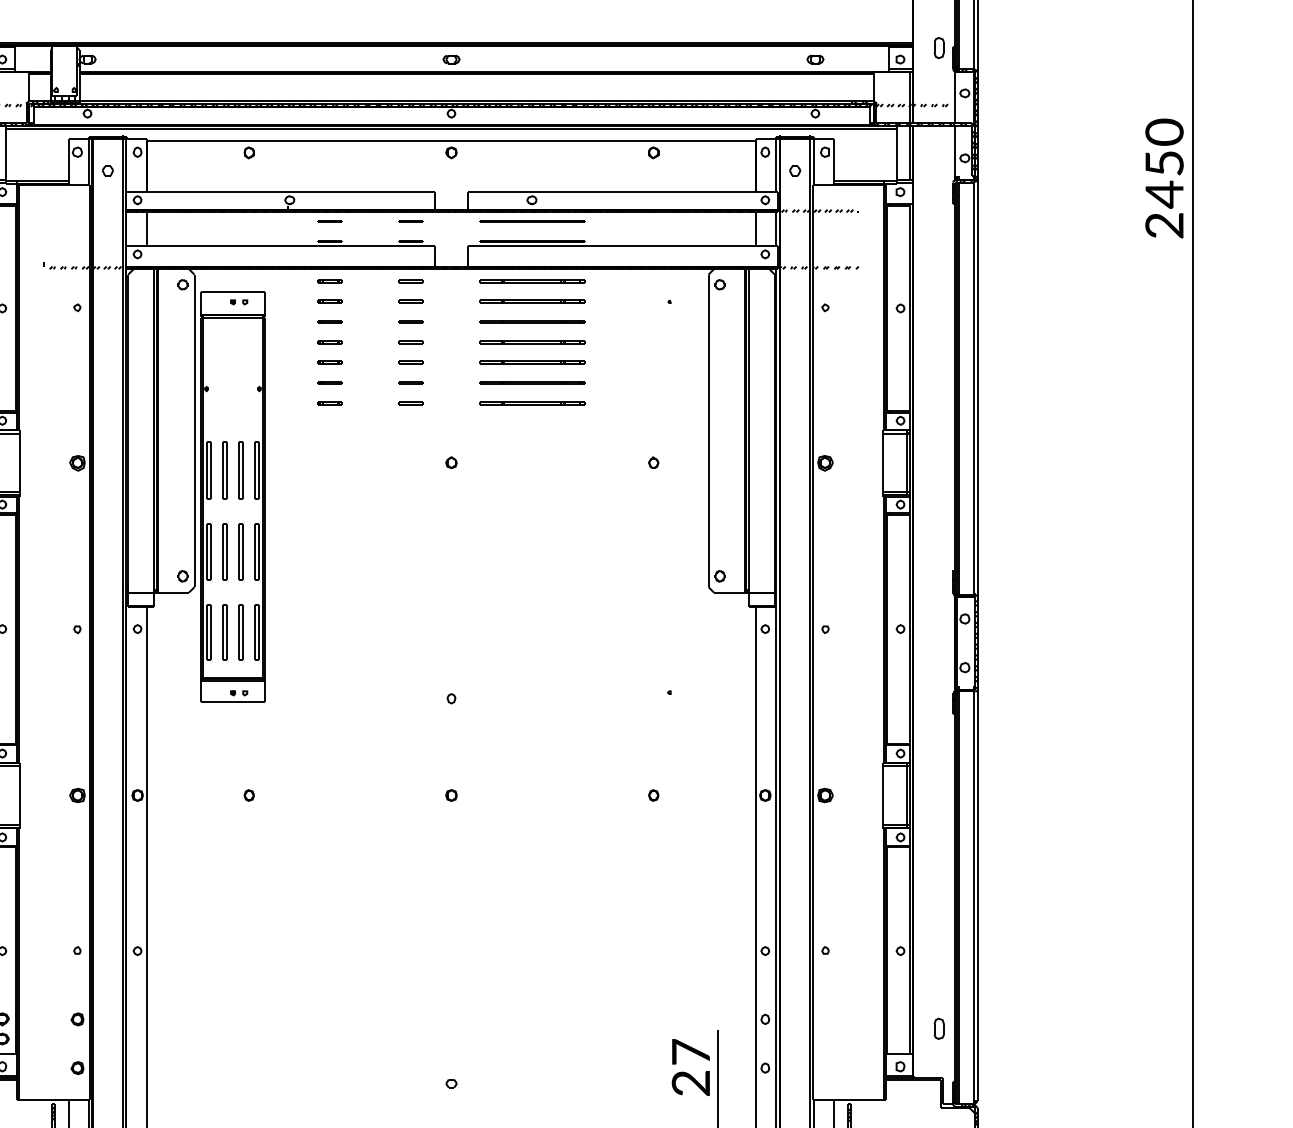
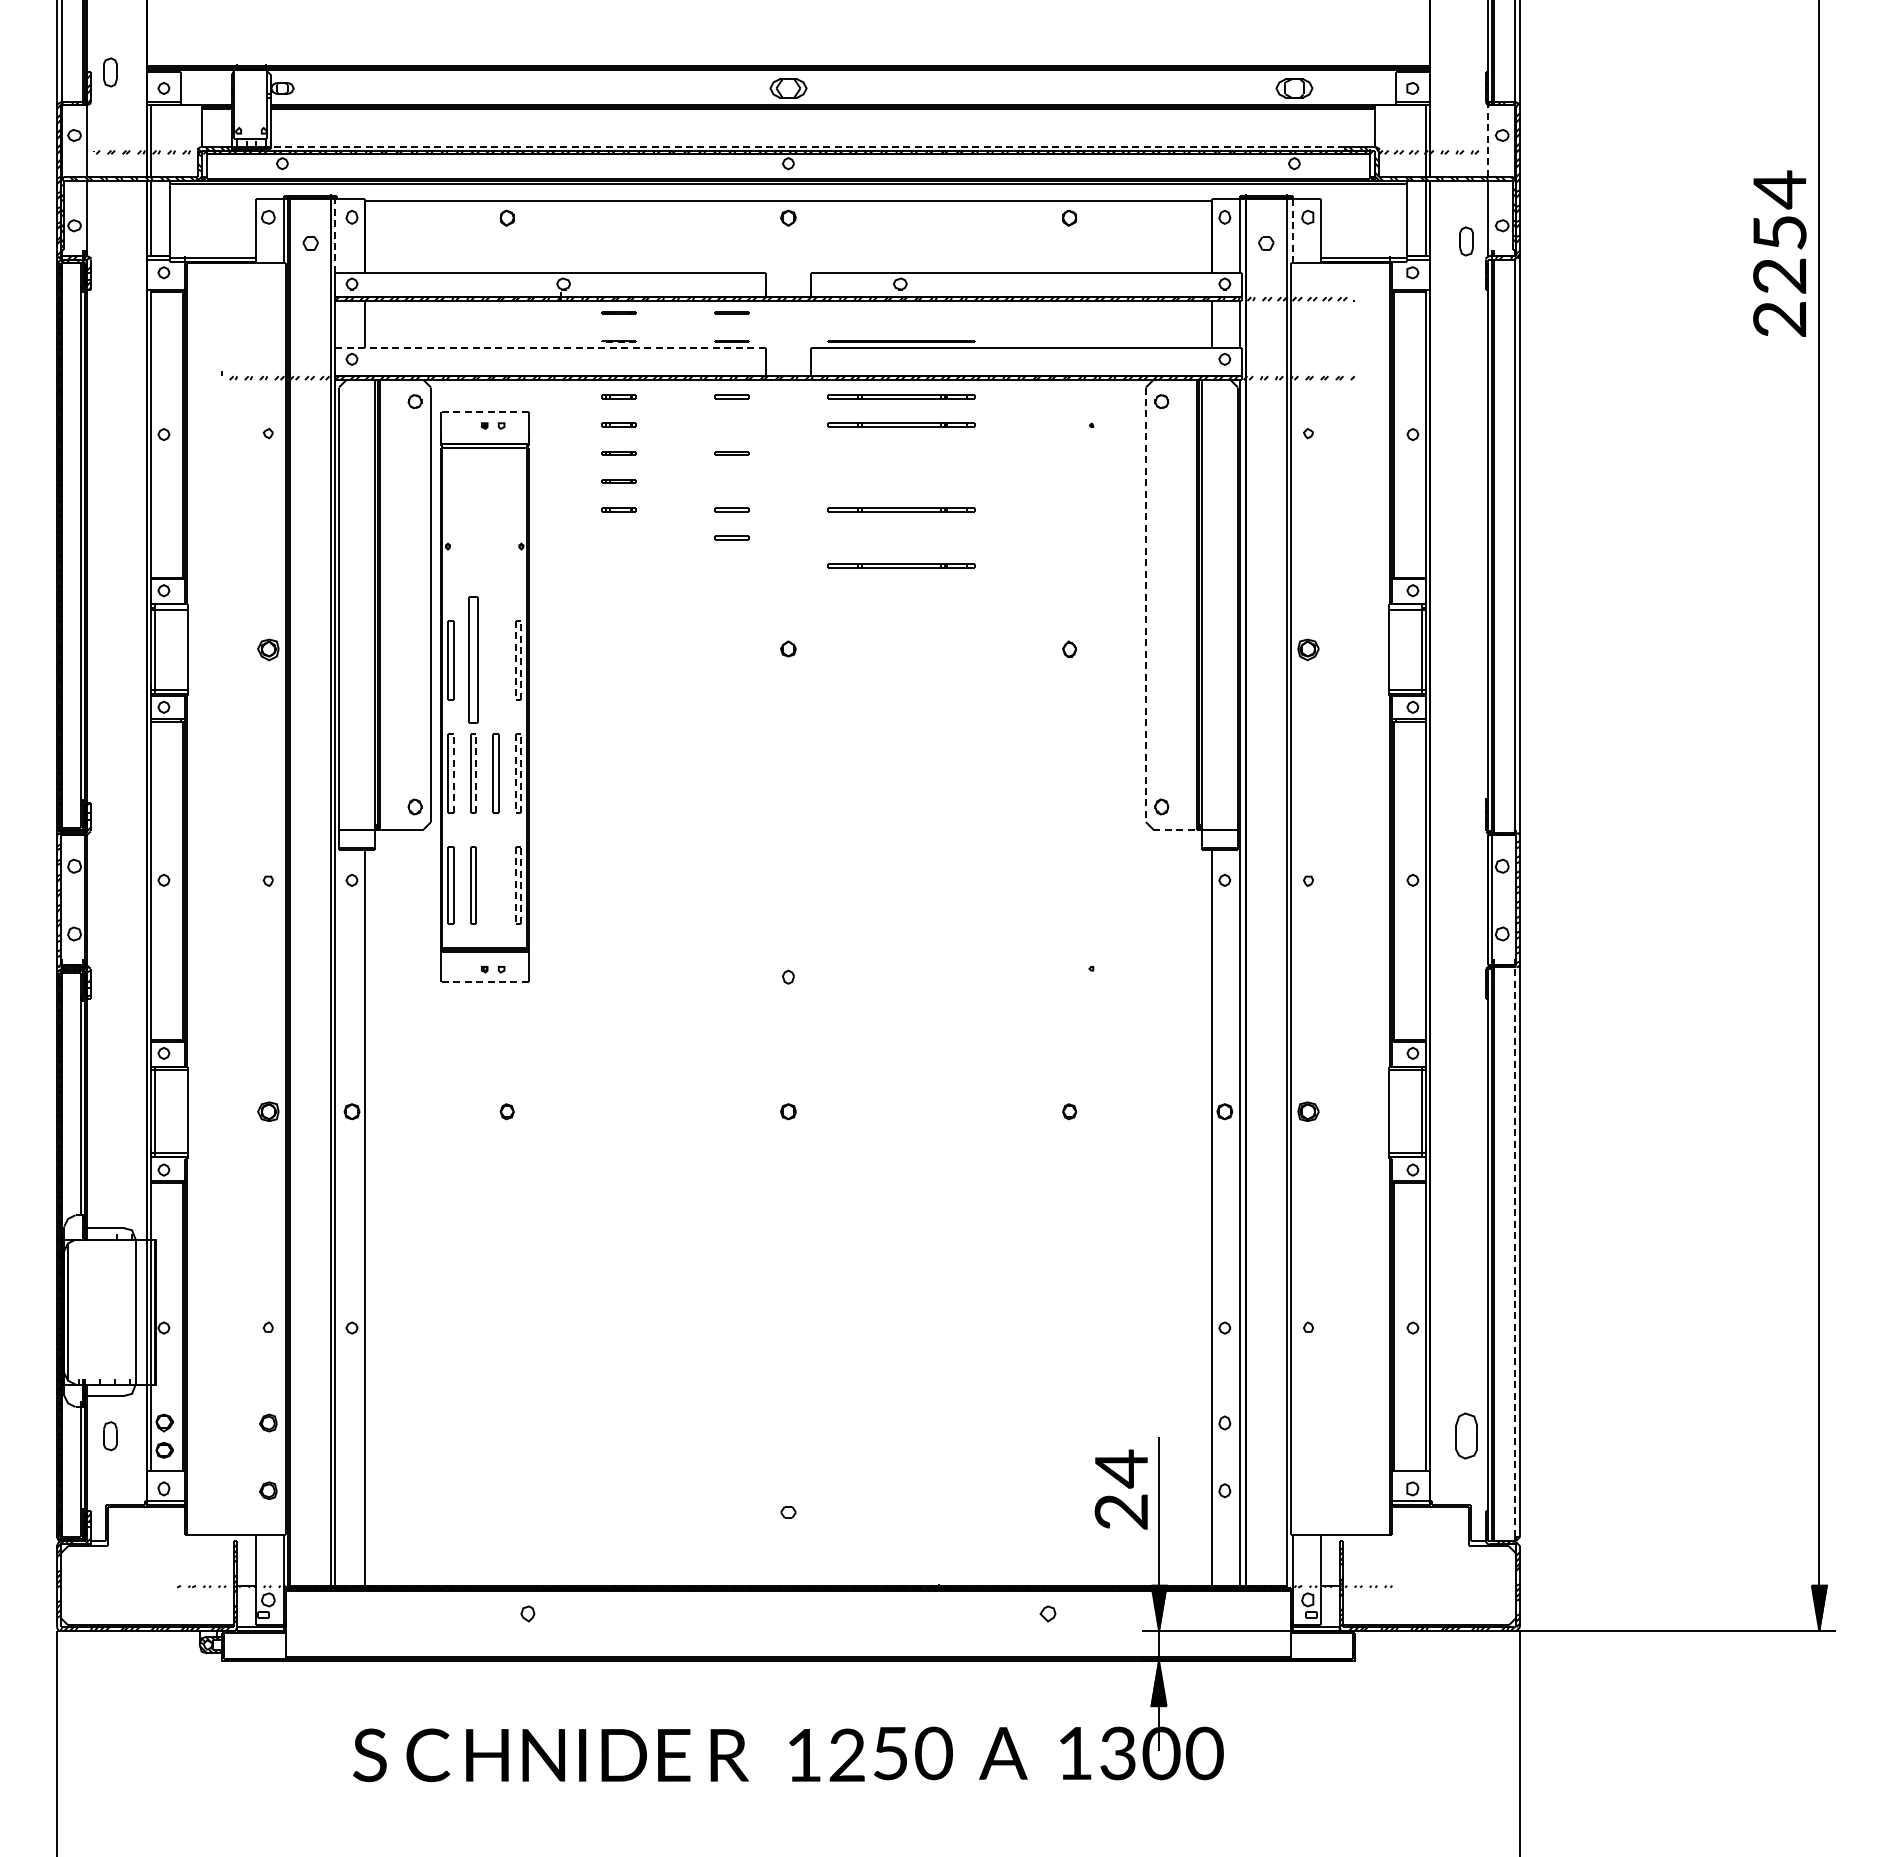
part: (939, 48) -> (1466, 241), moved
part: (451, 59) -> (788, 88), size x1.6
part: (815, 59) -> (1294, 88), size x1.6
line: (954, 97) -> (1488, 141), solid -> dashed
line: (465, 101) -> (807, 146), solid -> dashed
text: (1164, 132) -> (1779, 189), 0 -> 4
line: (814, 162) -> (1292, 231), solid -> dashed
line: (125, 166) -> (335, 236), solid -> dashed
text: (1164, 194) -> (1779, 276), 4 -> 2
line: (532, 220) -> (901, 312), removed
line: (330, 242) -> (619, 342), solid -> dashed
line: (281, 246) -> (551, 348), solid -> dashed
line: (232, 292) -> (484, 412), solid -> dashed
part: (410, 301) -> (731, 424), removed
line: (532, 321) -> (901, 452), removed
line: (410, 341) -> (731, 480), removed
line: (532, 341) -> (901, 480), removed
part: (329, 382) -> (618, 537), removed
part: (532, 382) -> (901, 537), removed
part: (329, 402) -> (618, 565), removed
part: (410, 402) -> (731, 565), removed
line: (708, 431) -> (1145, 605), solid -> dashed
part: (224, 470) -> (473, 660), size x1.6
part: (240, 470) -> (495, 660), removed
line: (255, 470) -> (515, 660), solid -> dashed
line: (259, 470) -> (521, 660), solid -> dashed
line: (210, 552) -> (453, 773), solid -> dashed
line: (227, 552) -> (476, 773), solid -> dashed
line: (255, 552) -> (515, 773), solid -> dashed
line: (259, 552) -> (521, 773), solid -> dashed
line: (729, 592) -> (1175, 829), solid -> dashed
part: (240, 632) -> (495, 885), removed
line: (255, 632) -> (515, 885), solid -> dashed
line: (259, 632) -> (521, 885), solid -> dashed
line: (232, 701) -> (484, 981), solid -> dashed
line: (973, 896) -> (1514, 1251), solid -> dashed
part: (939, 1029) -> (1466, 1436), size x1.6
text: (691, 1052) -> (1121, 1468), 7 -> 4

